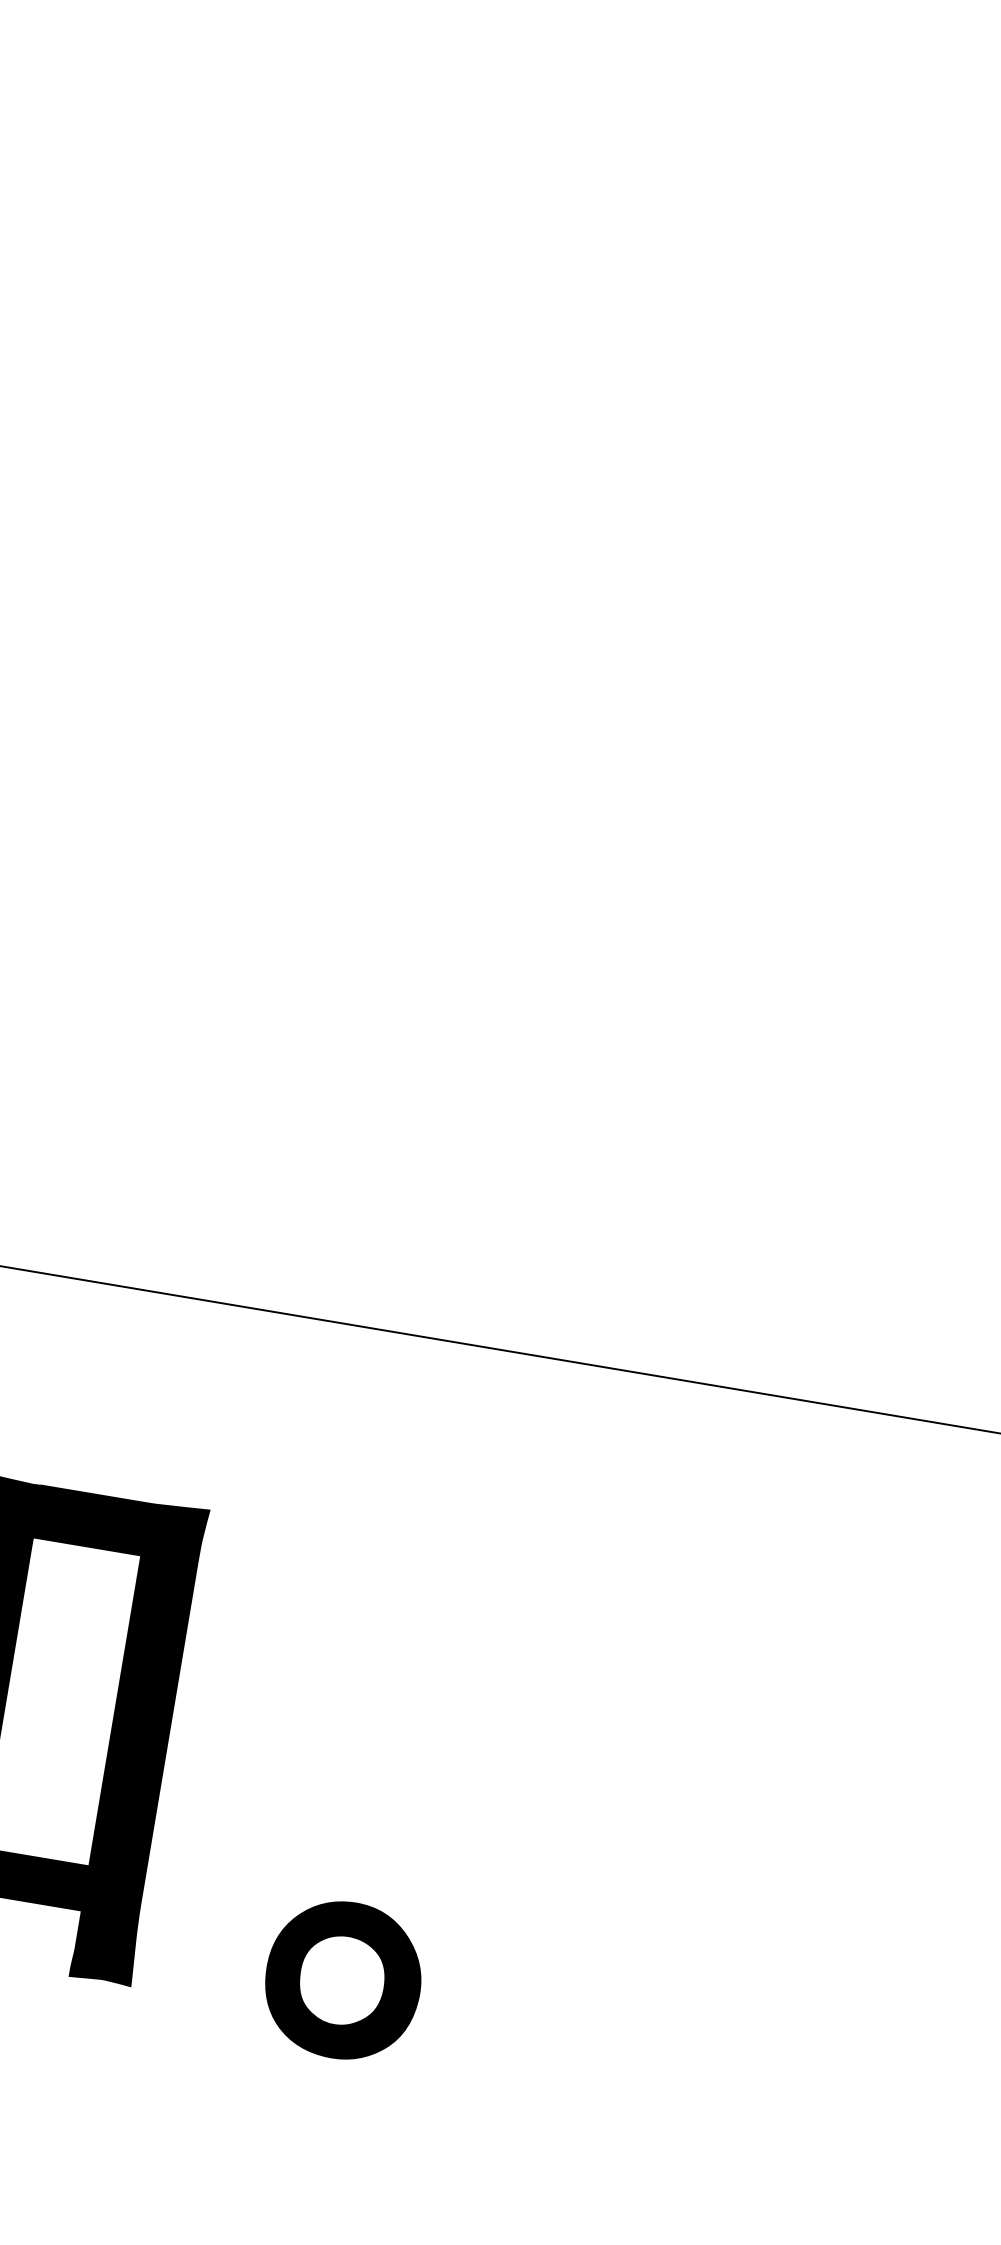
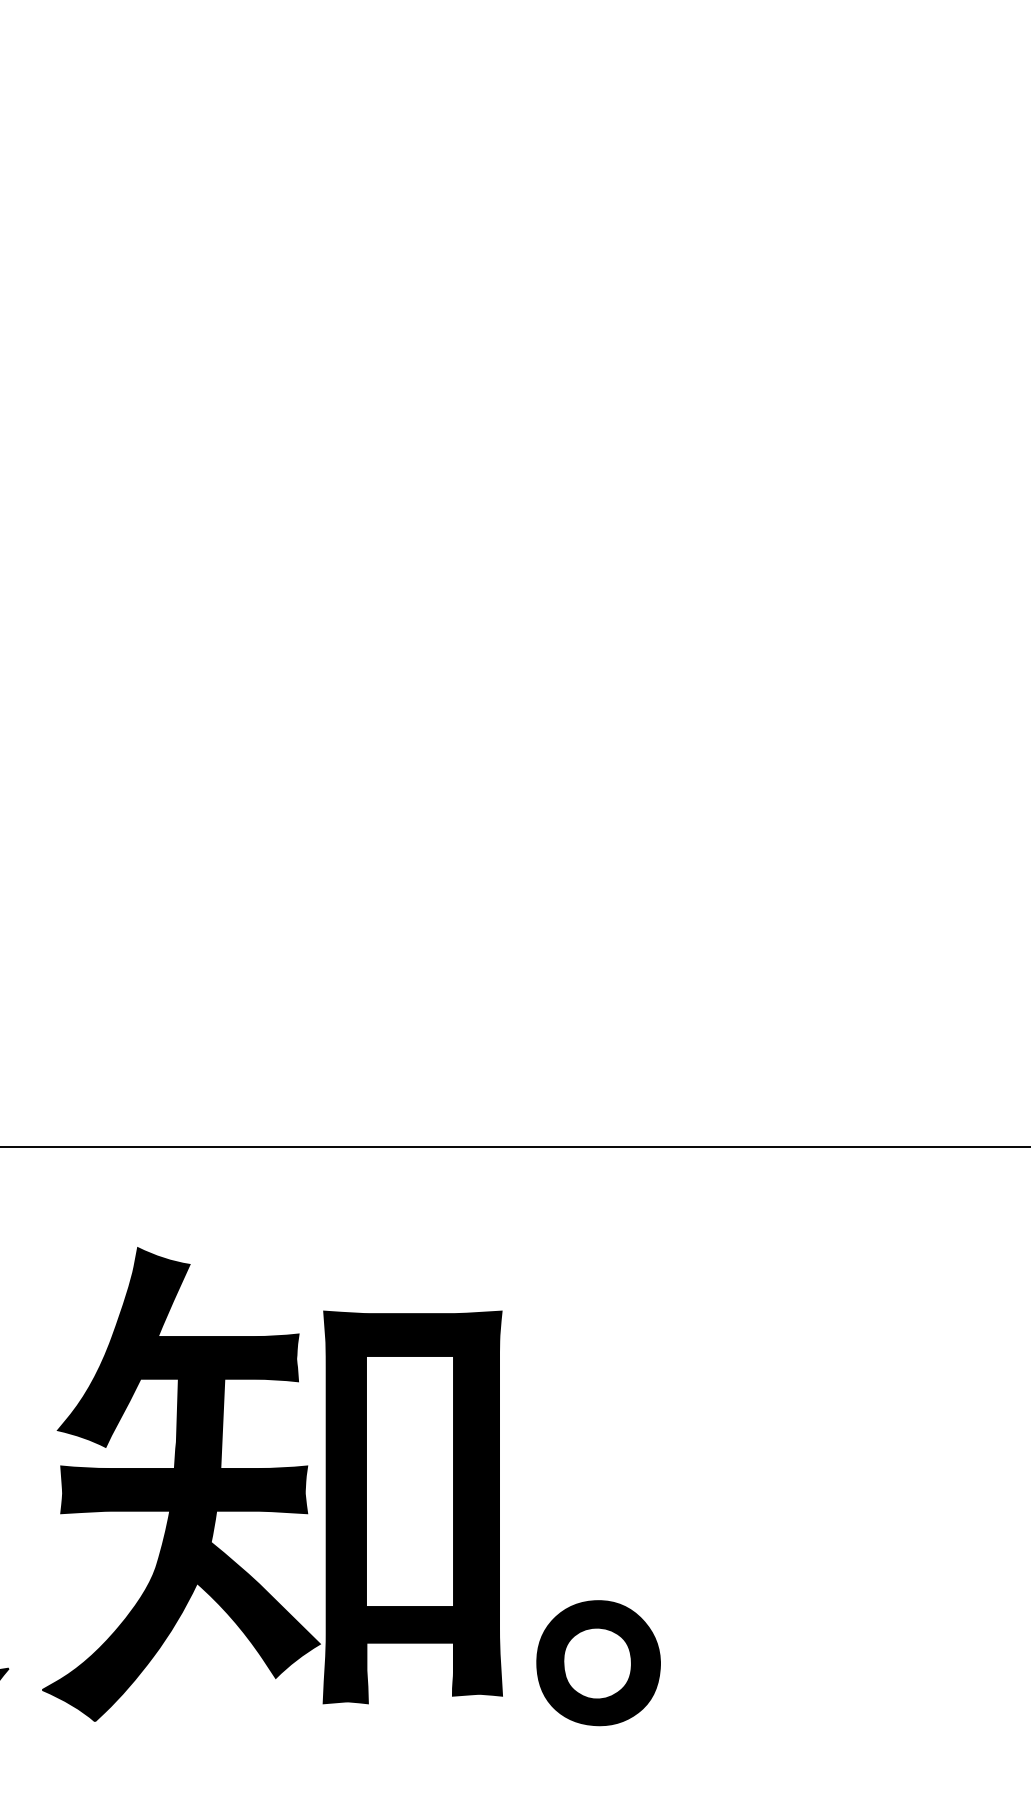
part: (343, 1980) -> (598, 1663), moved

